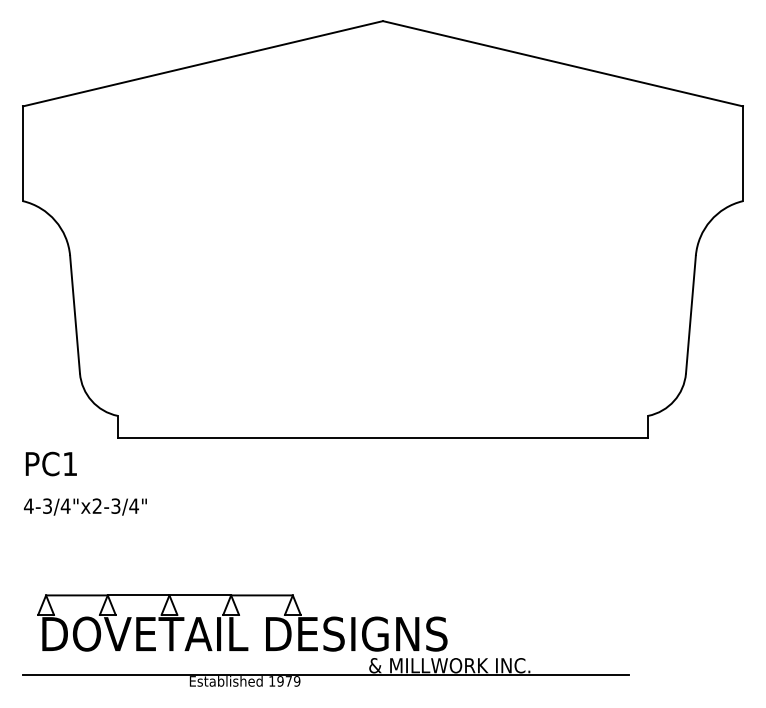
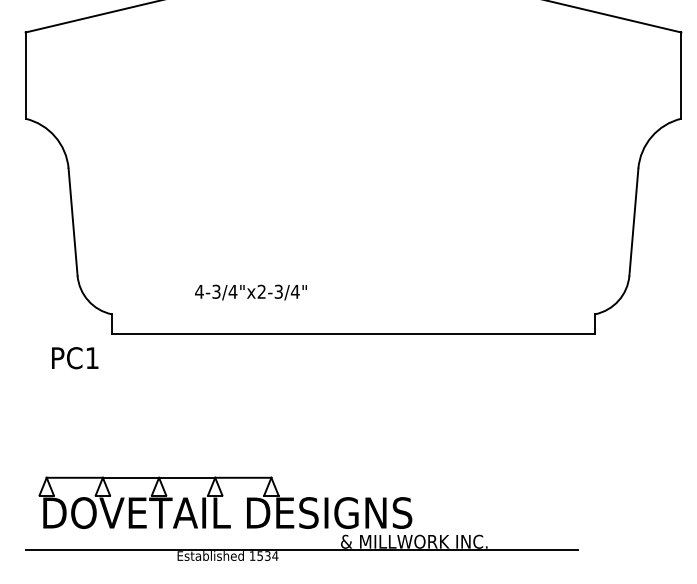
text: (50, 463) -> (74, 357), moved
text: (85, 506) -> (251, 292), moved
text: (288, 681) -> (267, 556), 1979 -> 1534

